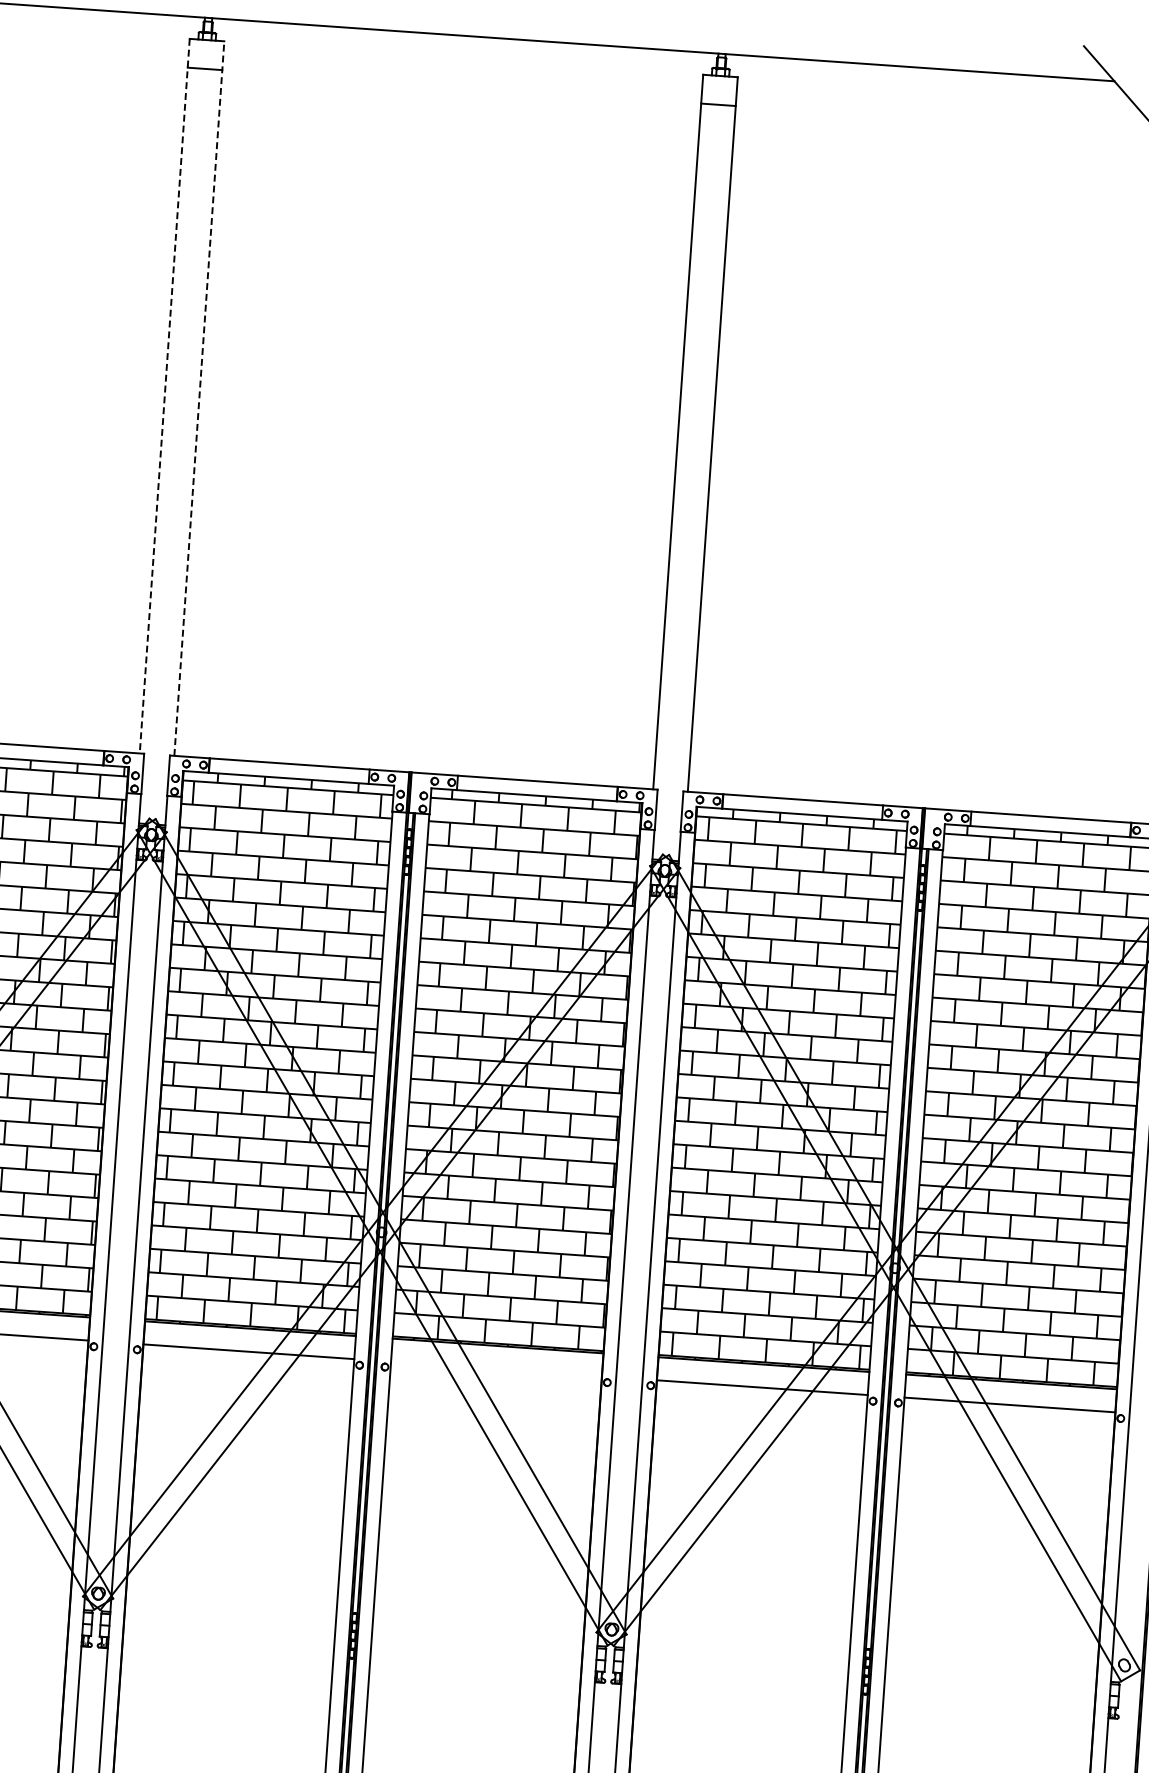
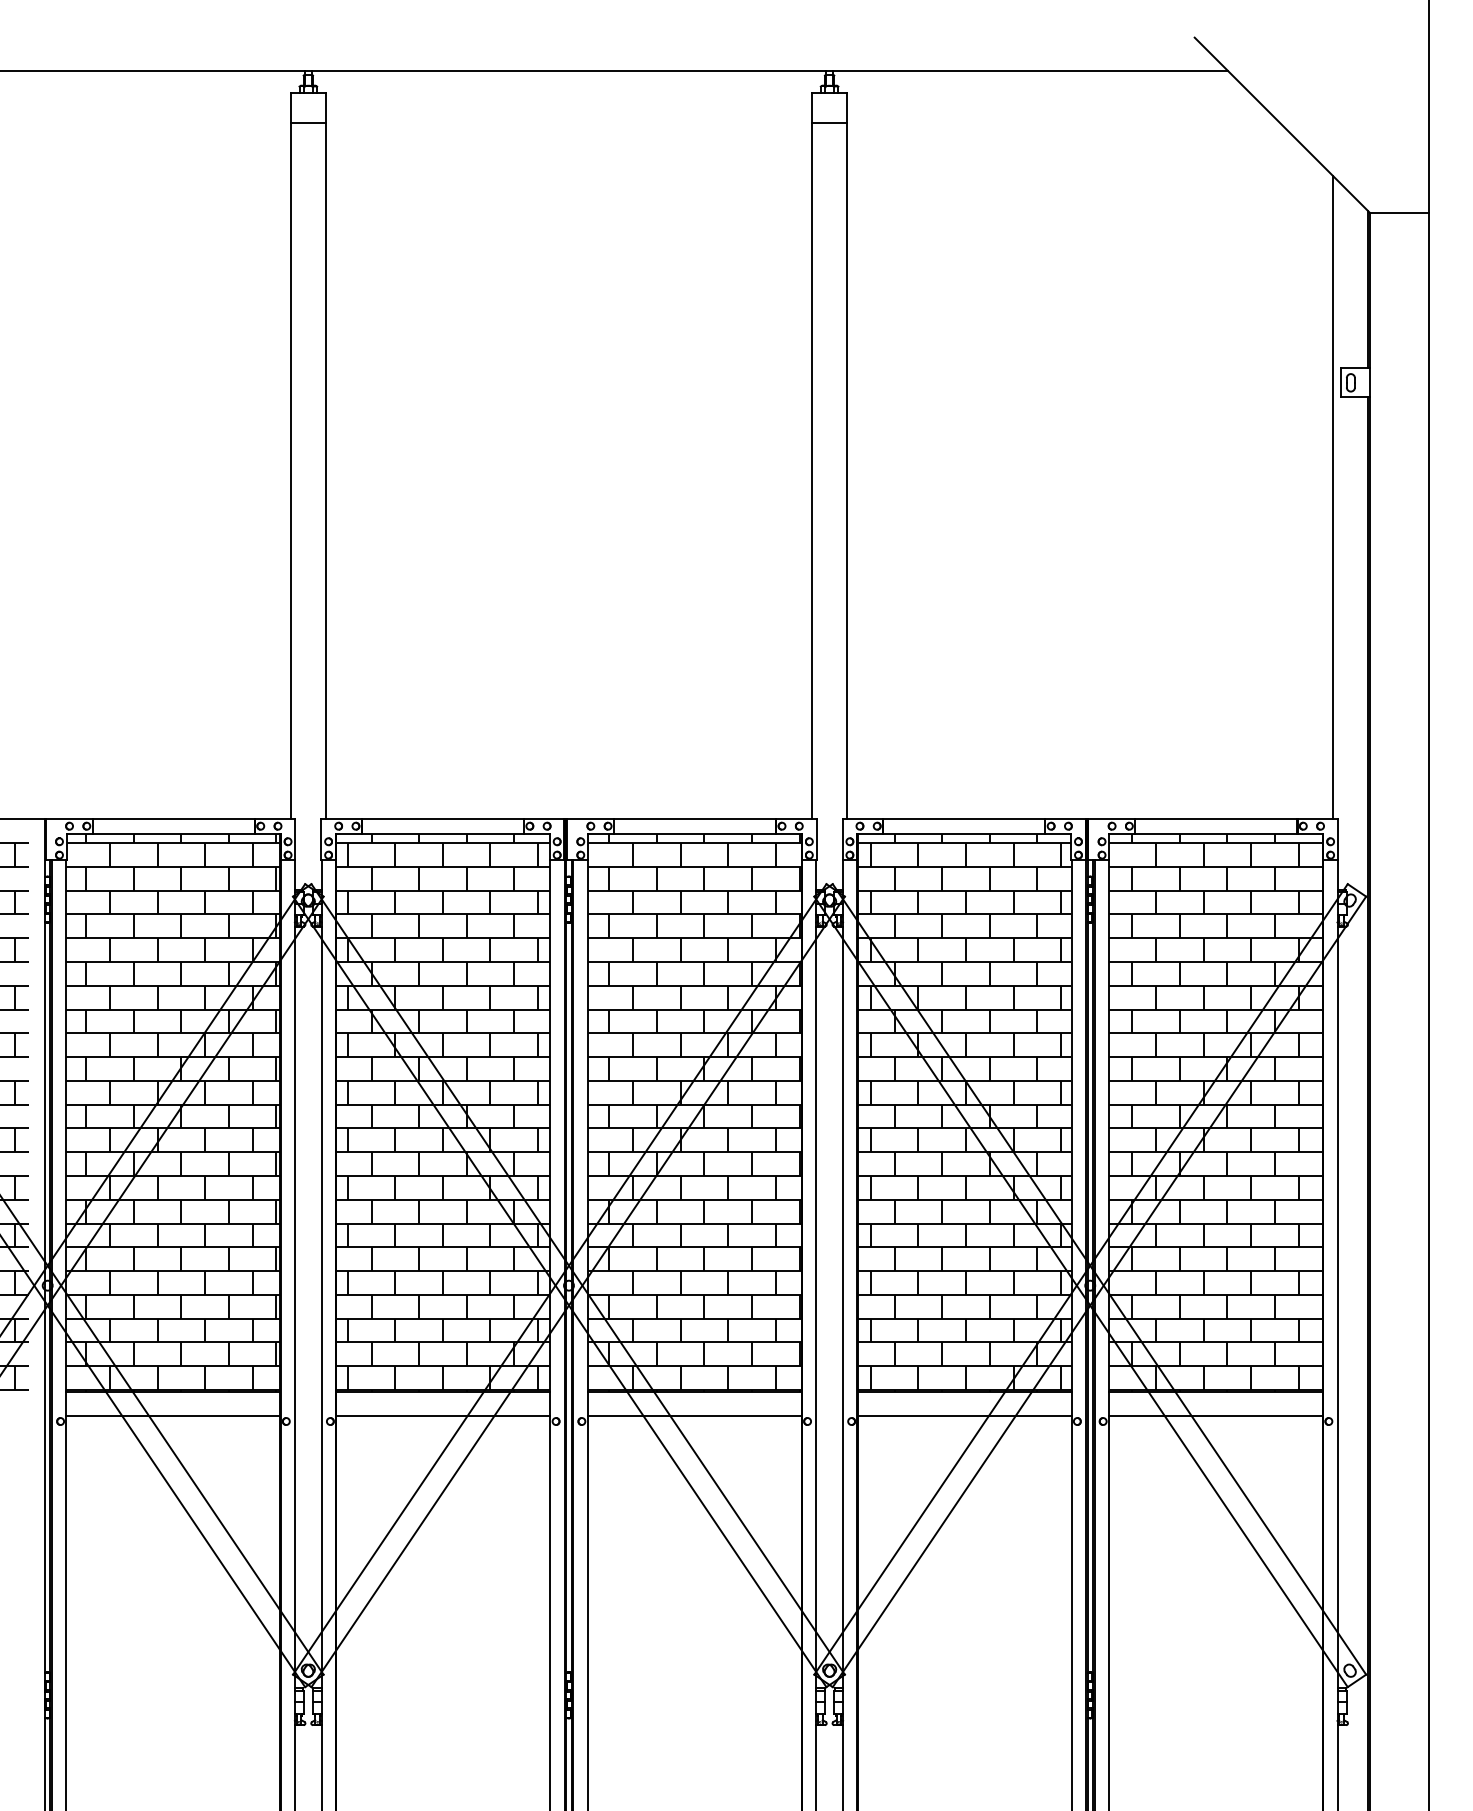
line: (164, 396) -> (290, 456), dashed -> solid
line: (198, 398) -> (325, 456), dashed -> solid
line: (496, 1368) -> (694, 1415), added

